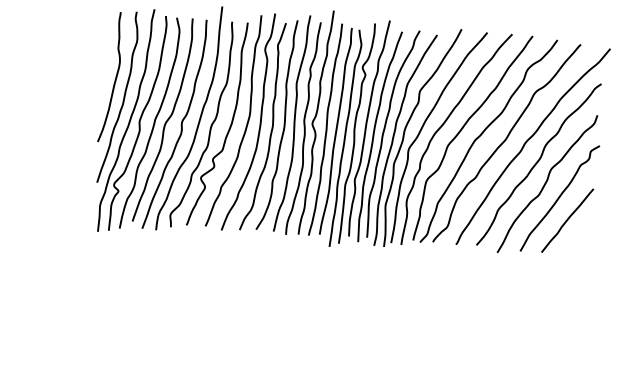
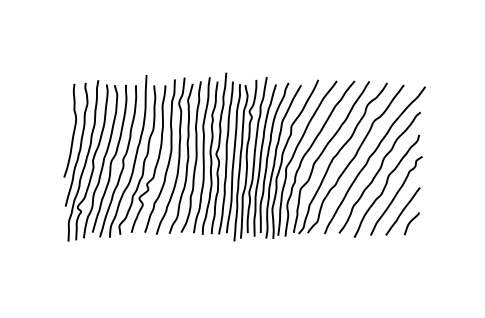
curve: (578, 236) -> (411, 222), added

